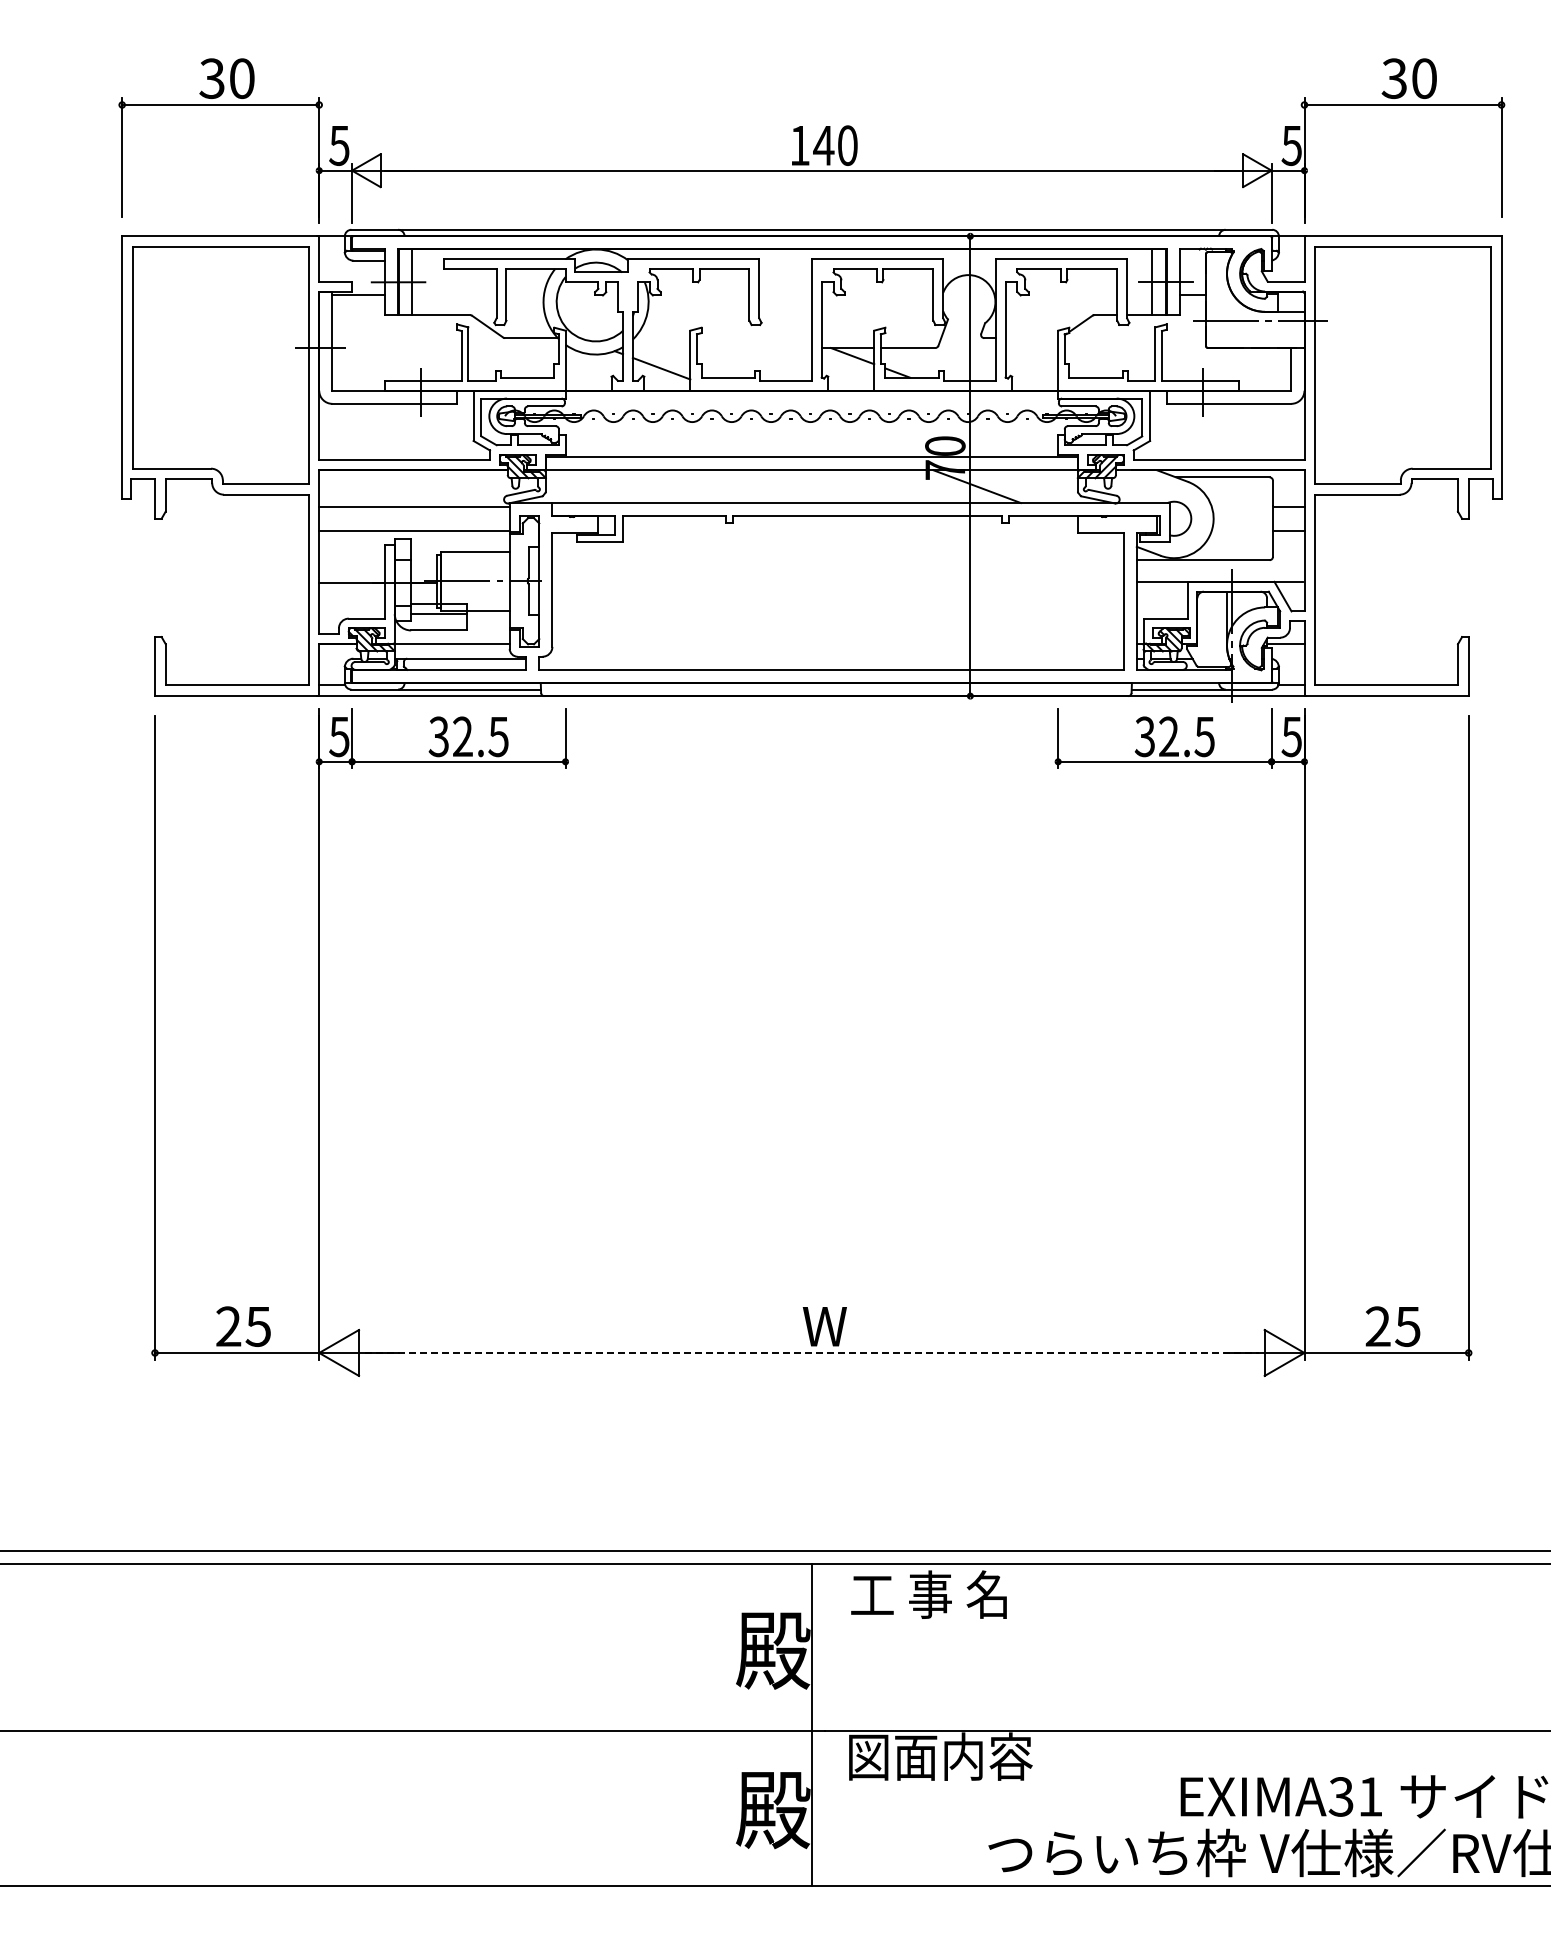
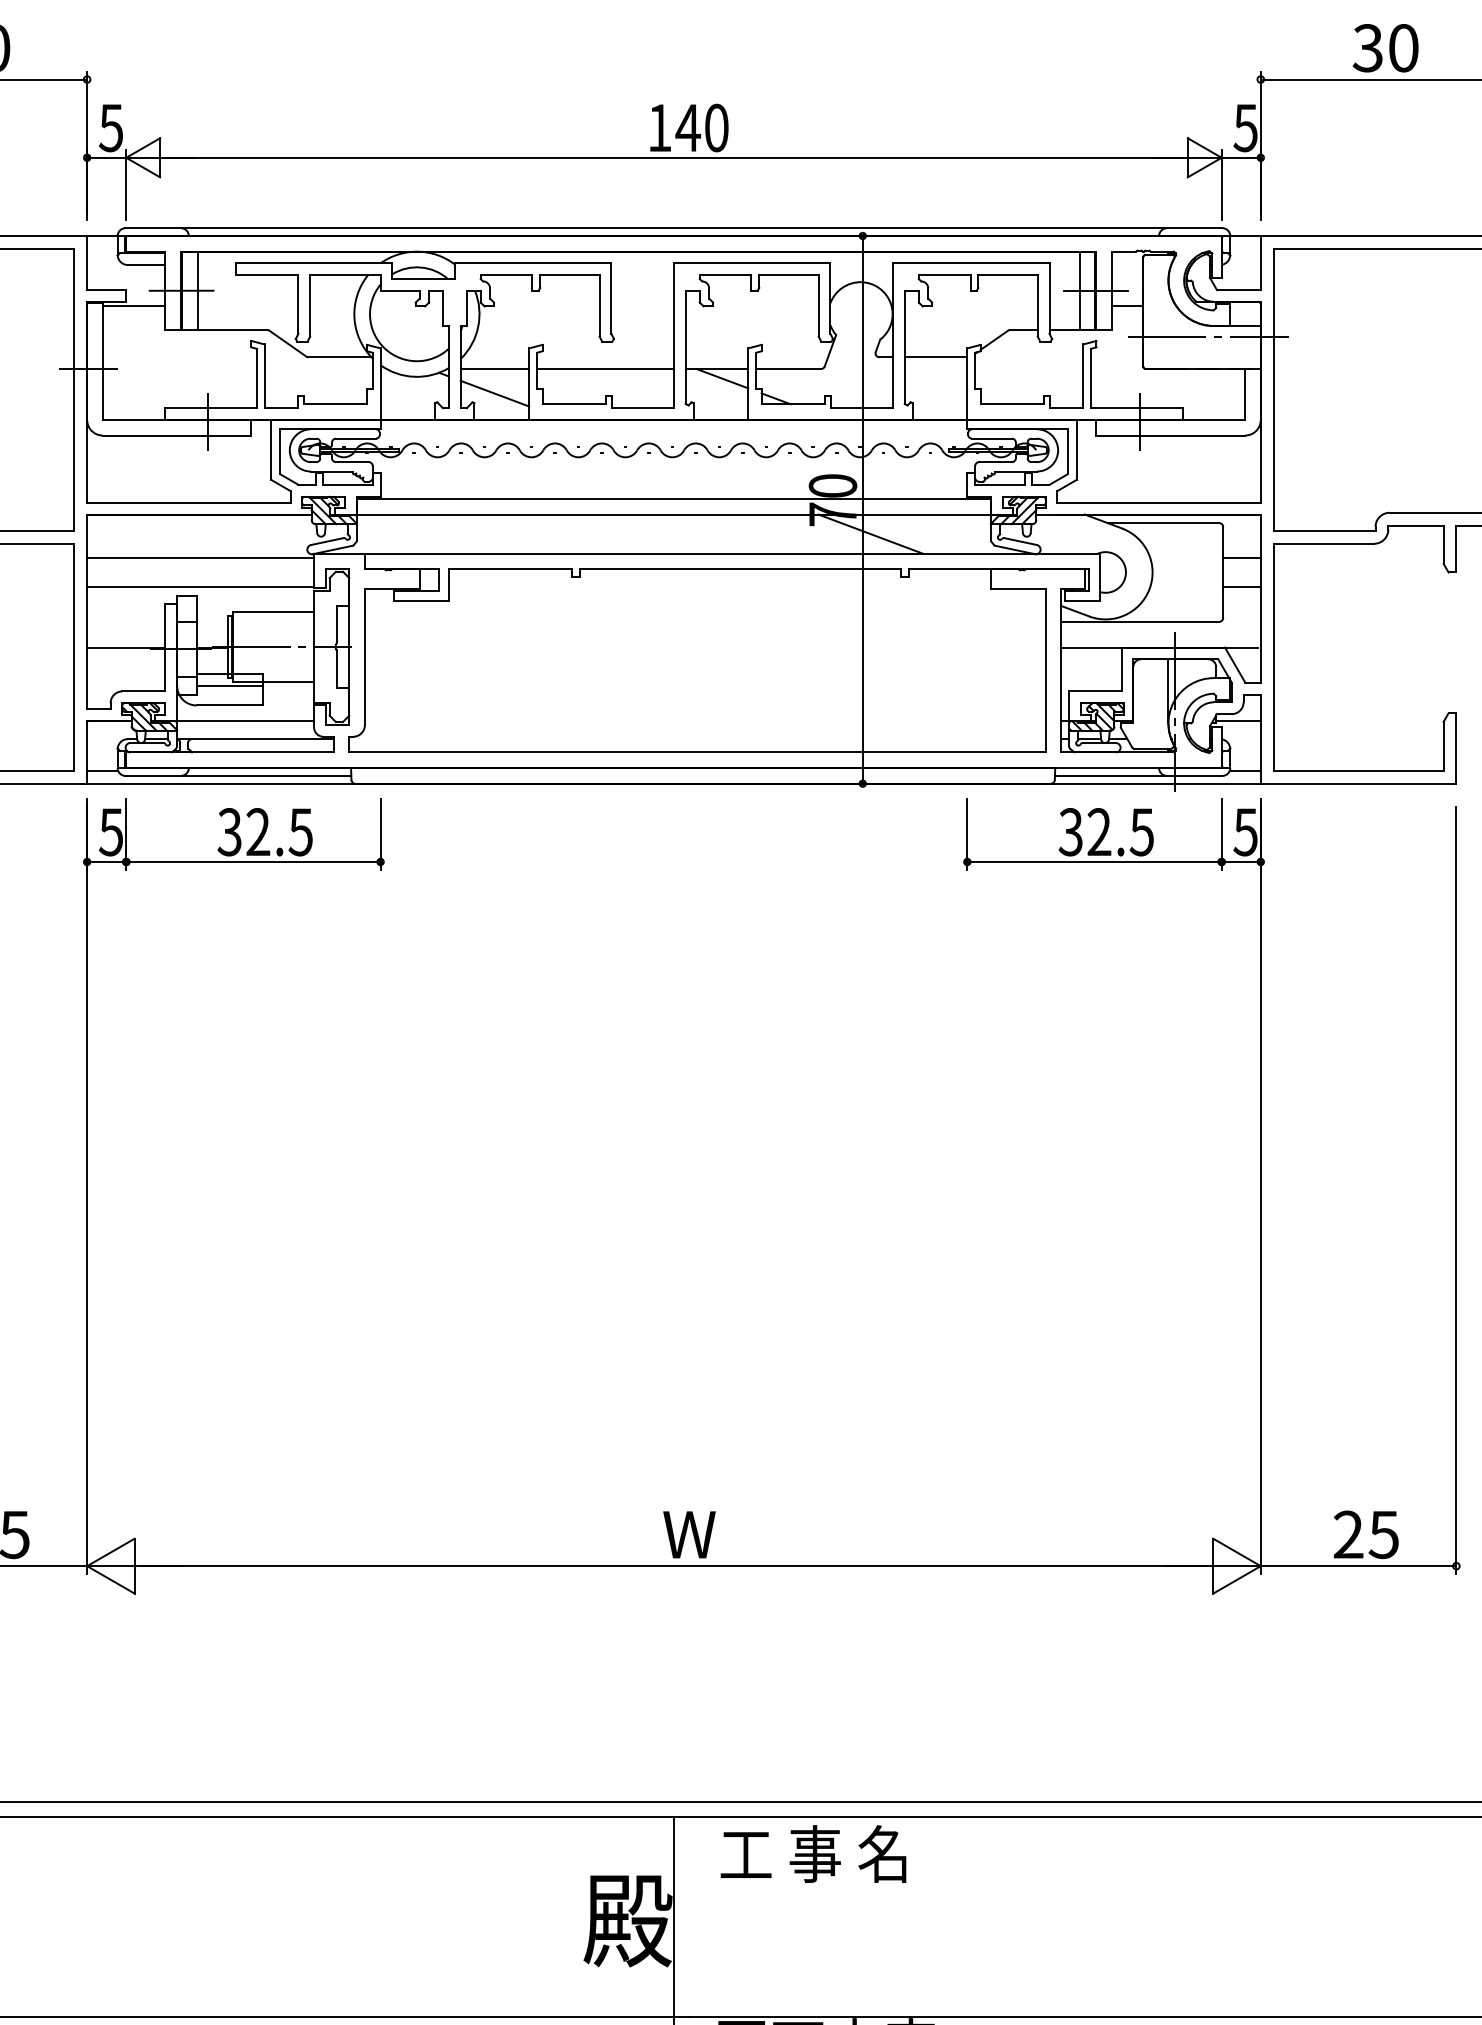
line: (1031, 338) -> (935, 357), added
line: (661, 348) -> (494, 369), added
line: (753, 348) -> (604, 369), added
line: (811, 1352) -> (673, 1565), dashed -> solid

